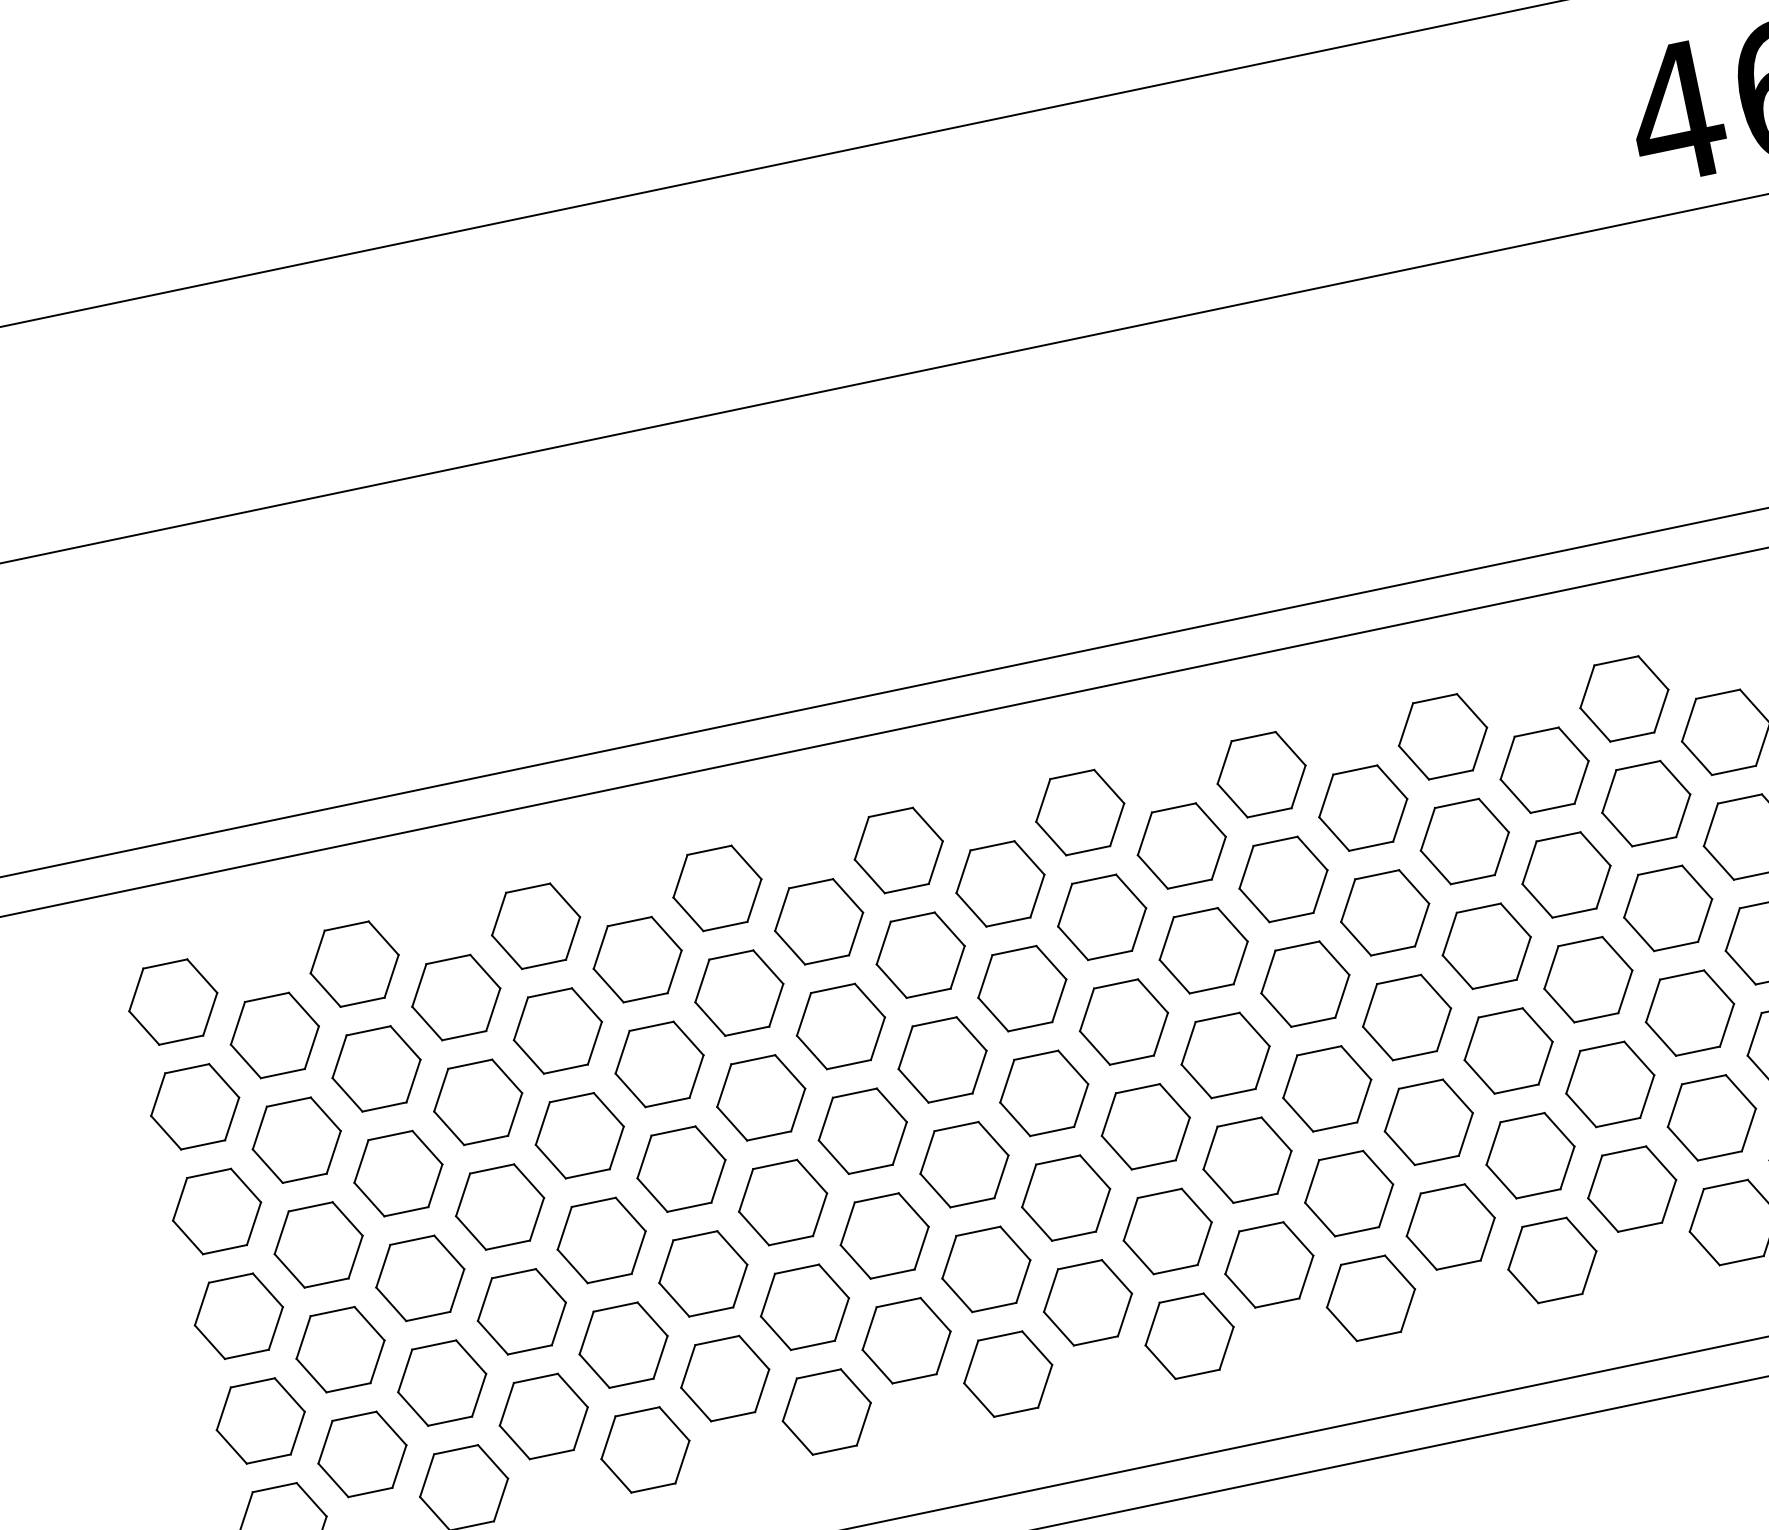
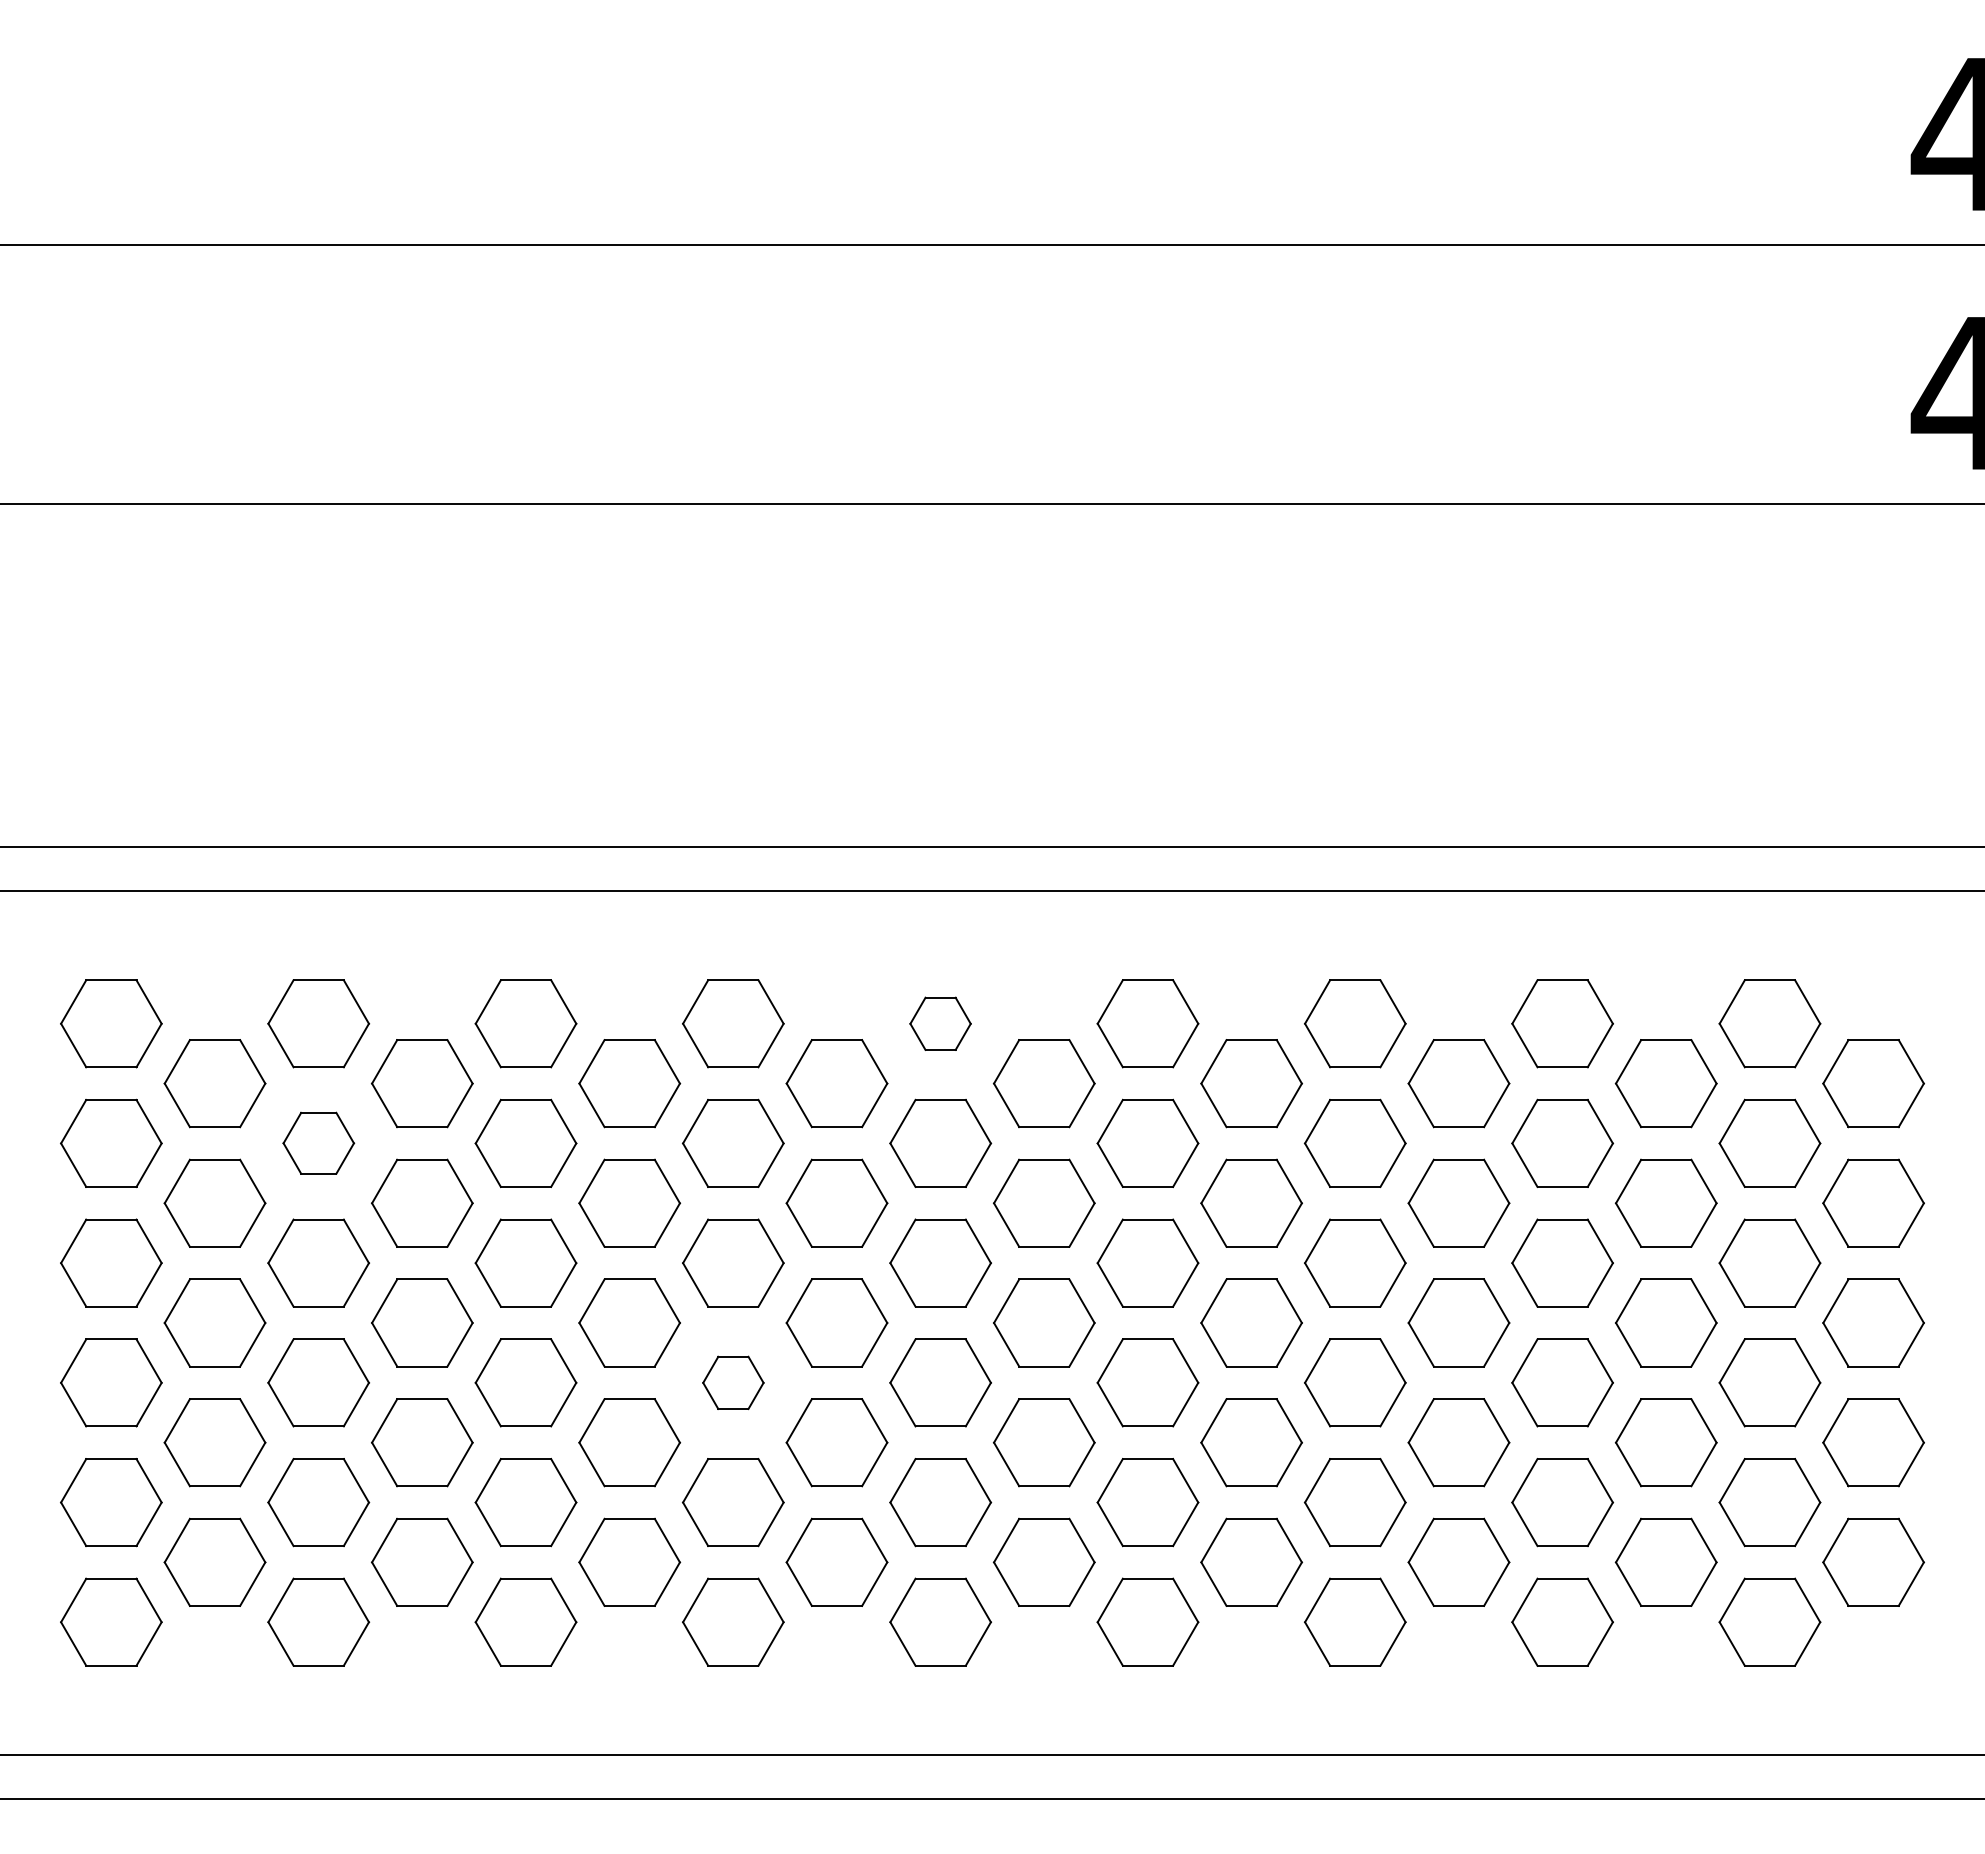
part: (898, 850) -> (940, 1023), size x0.6
part: (376, 1068) -> (318, 1142), size x0.7
part: (783, 1202) -> (733, 1382), size x0.6

